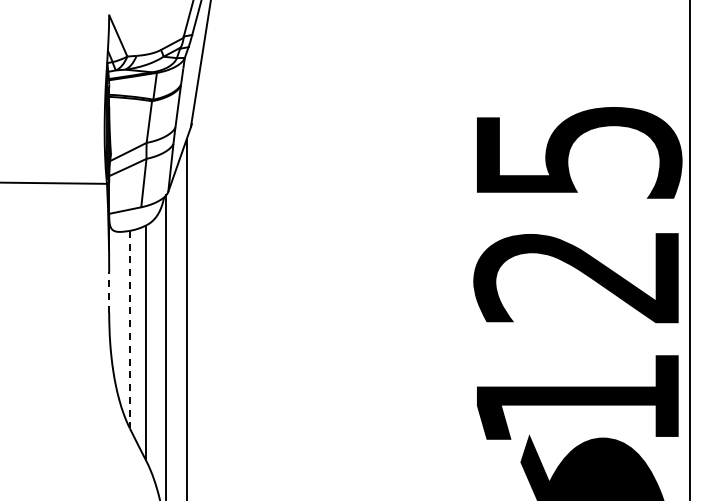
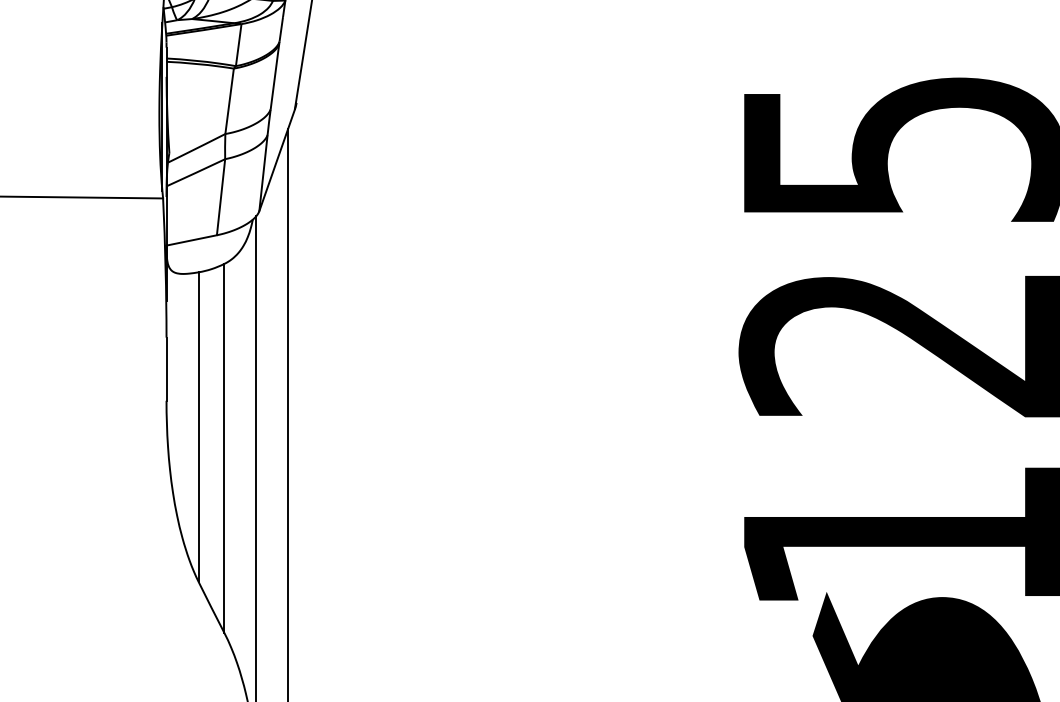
line: (109, 292) -> (166, 369), dashed -> solid
line: (129, 329) -> (198, 427), dashed -> solid

